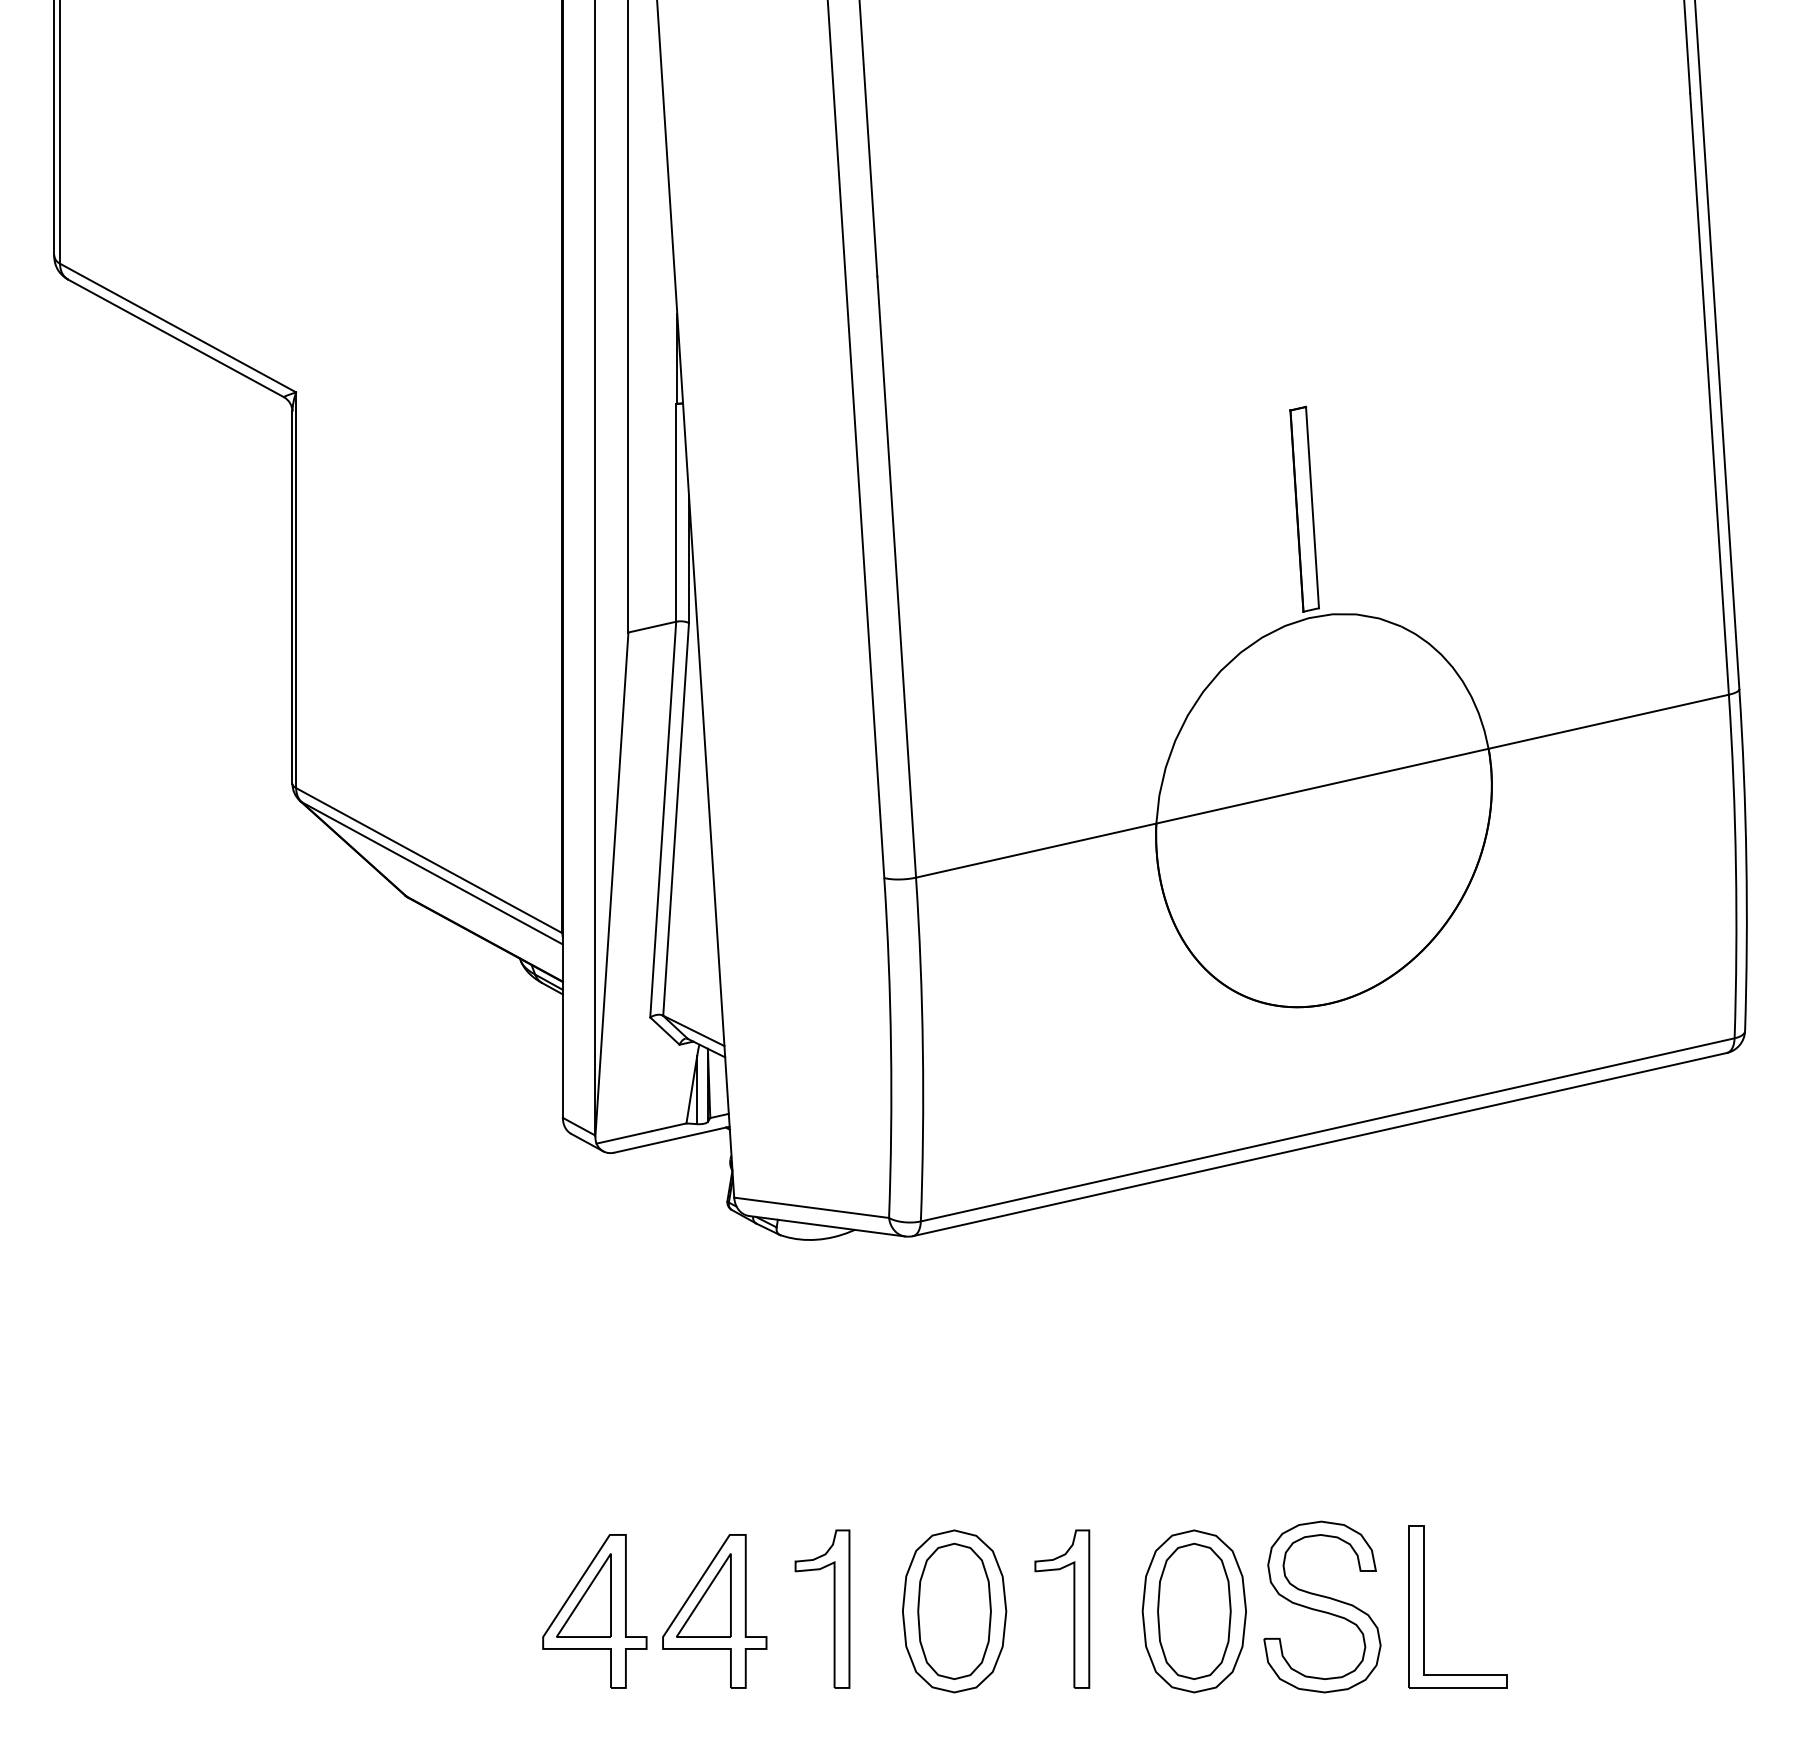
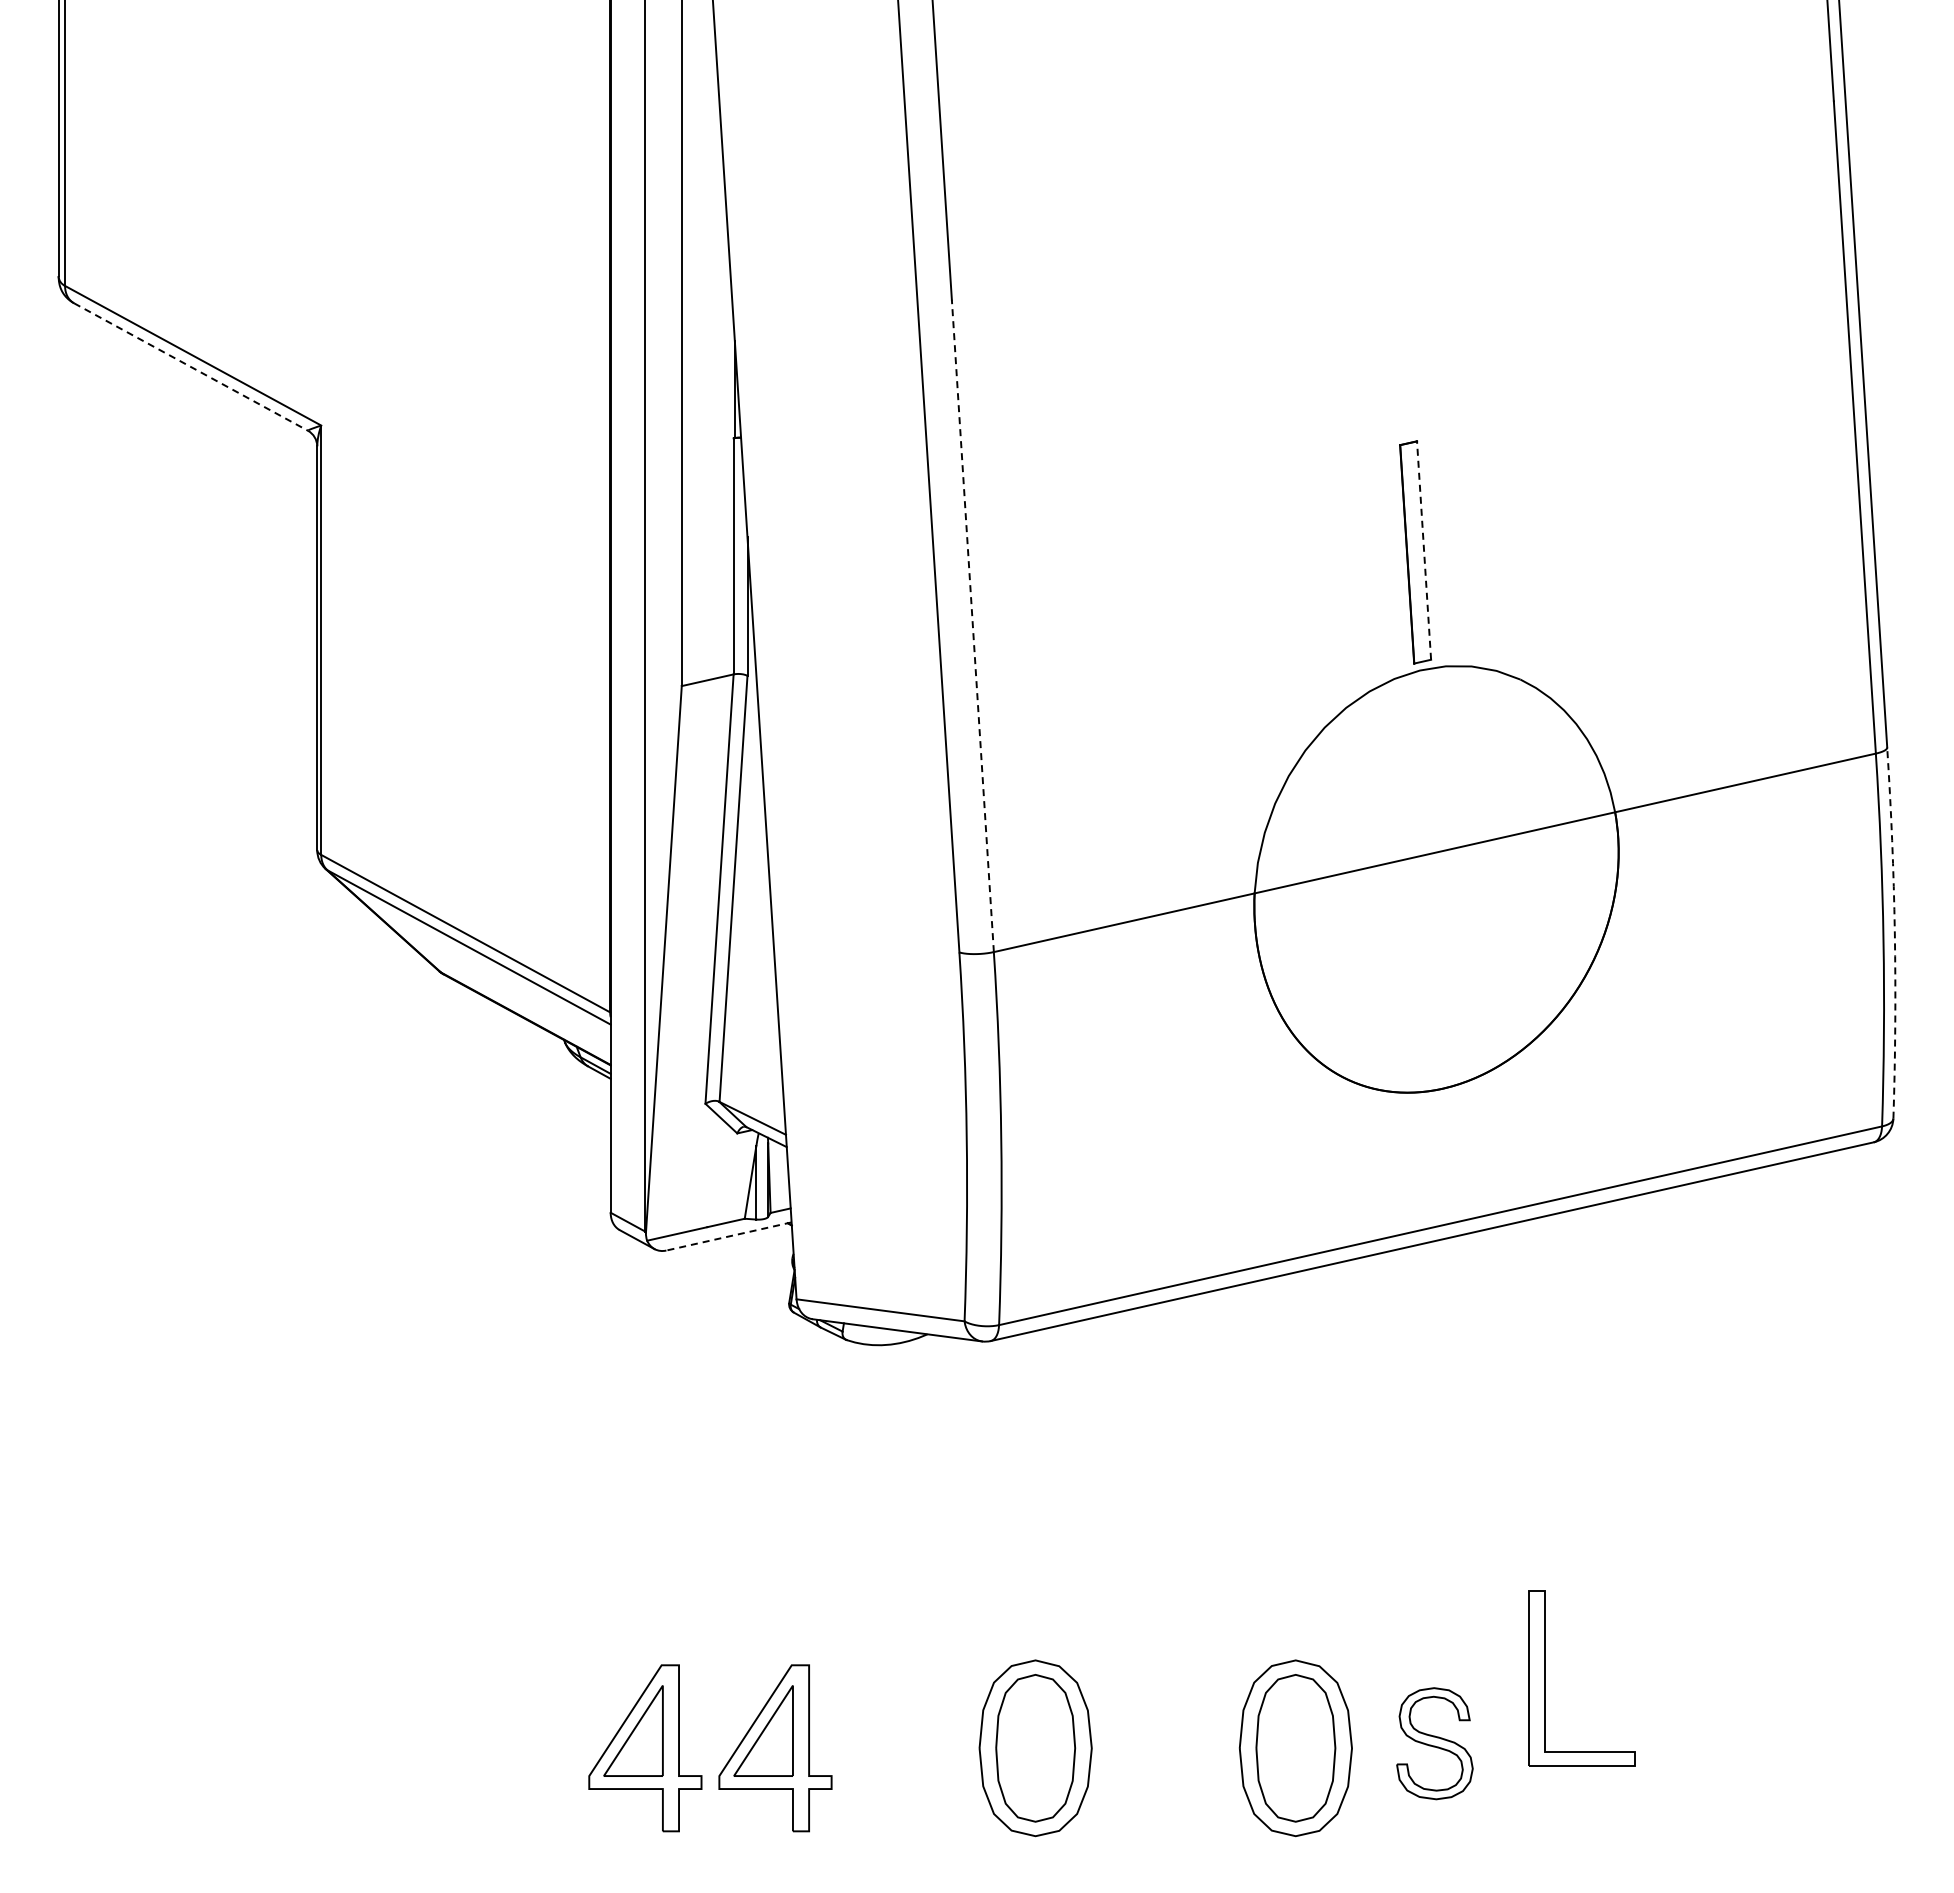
line: (176, 338) -> (191, 367), solid -> dashed
line: (1312, 507) -> (1424, 550), solid -> dashed
line: (896, 576) -> (972, 625), solid -> dashed
arc: (1746, 860) -> (1894, 933), solid -> dashed
line: (671, 1139) -> (728, 1236), solid -> dashed
part: (1322, 1607) -> (1434, 1743), size x0.6
part: (1424, 1607) -> (1545, 1678), moved
part: (833, 1608) -> (904, 1745), removed
part: (1073, 1608) -> (1164, 1745), removed

